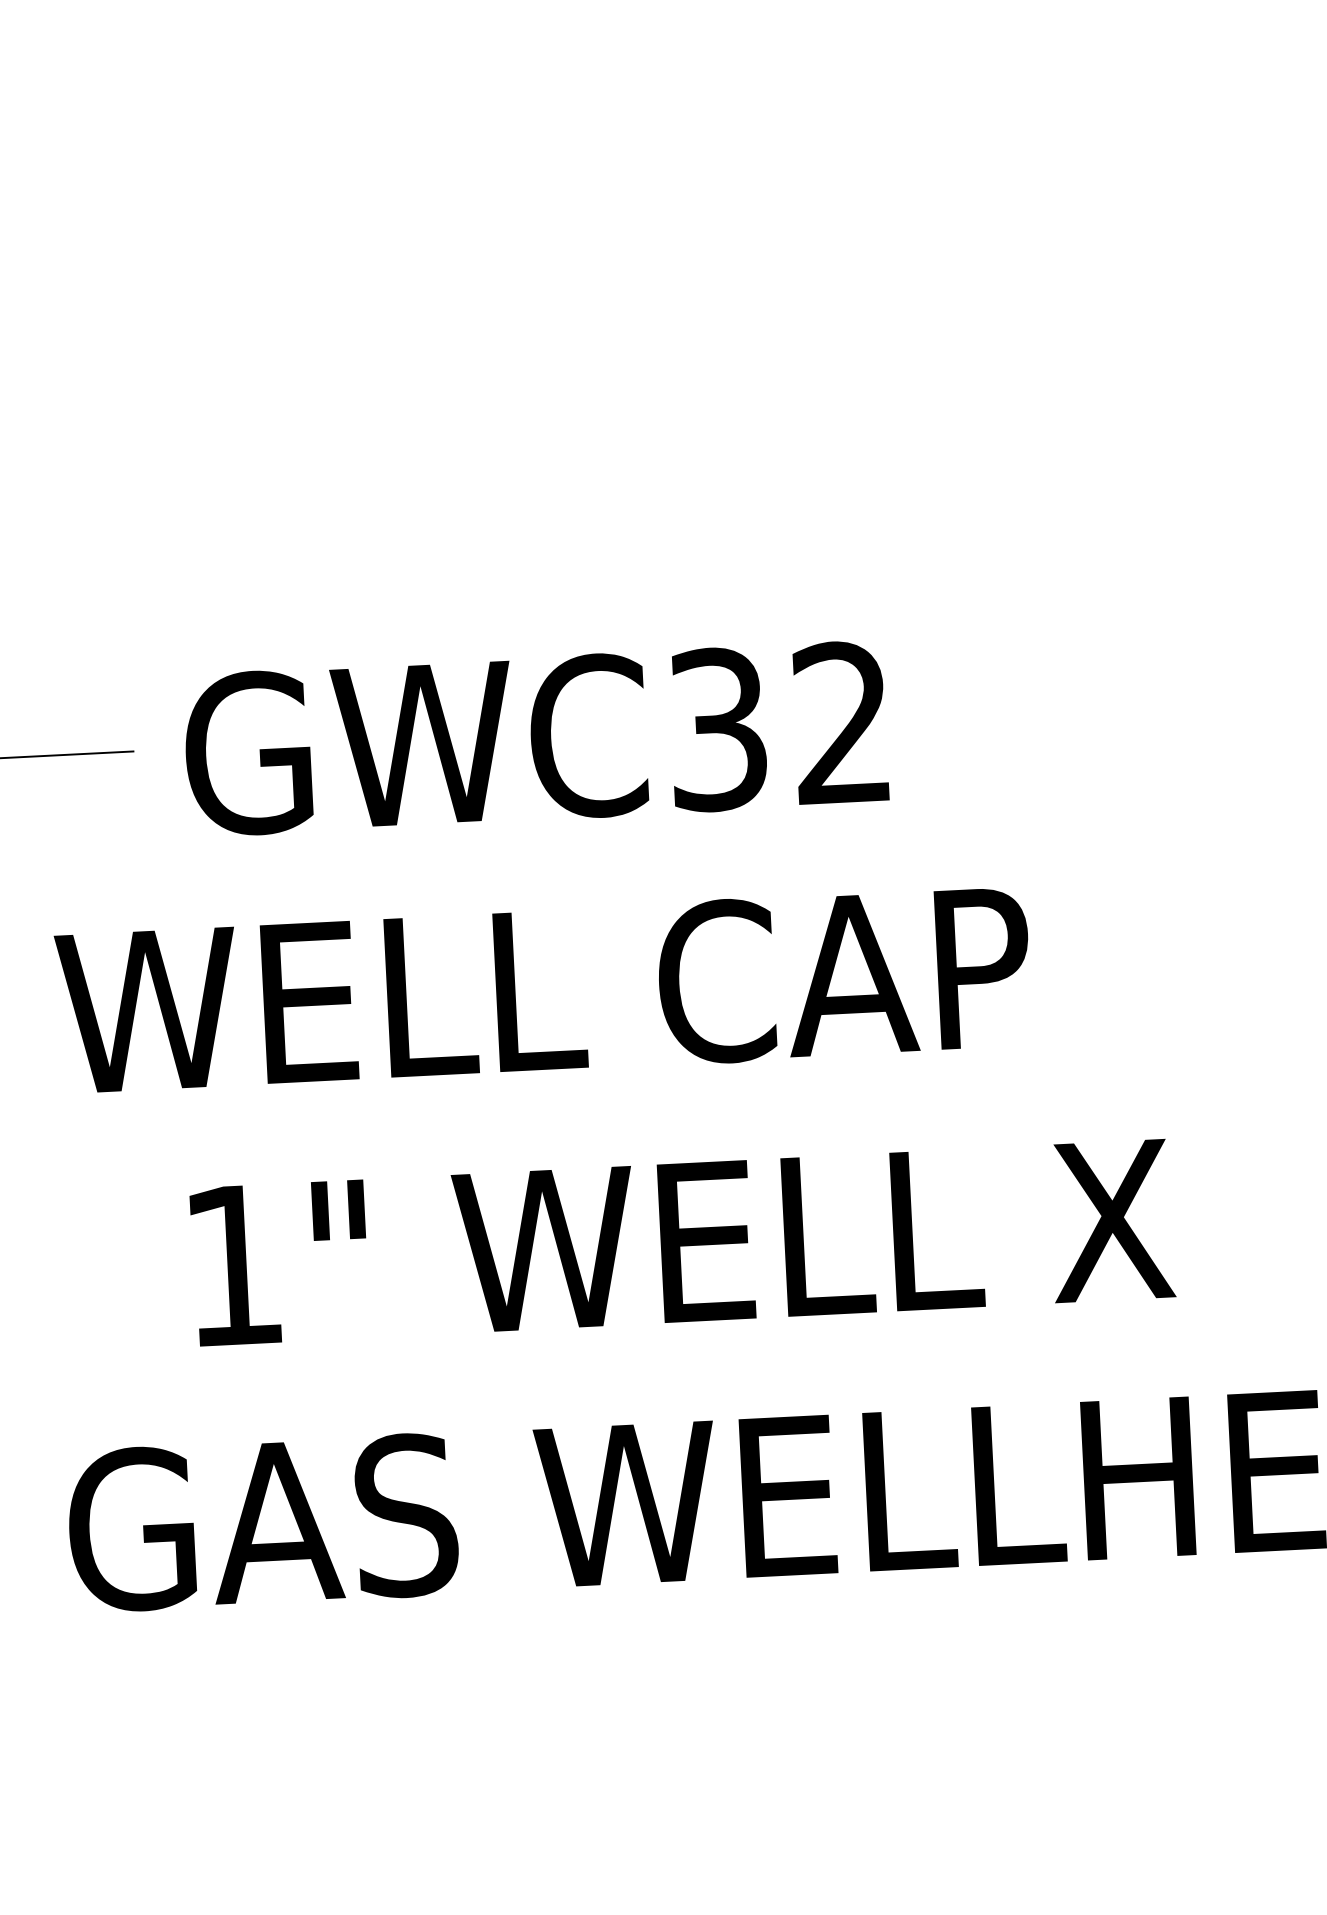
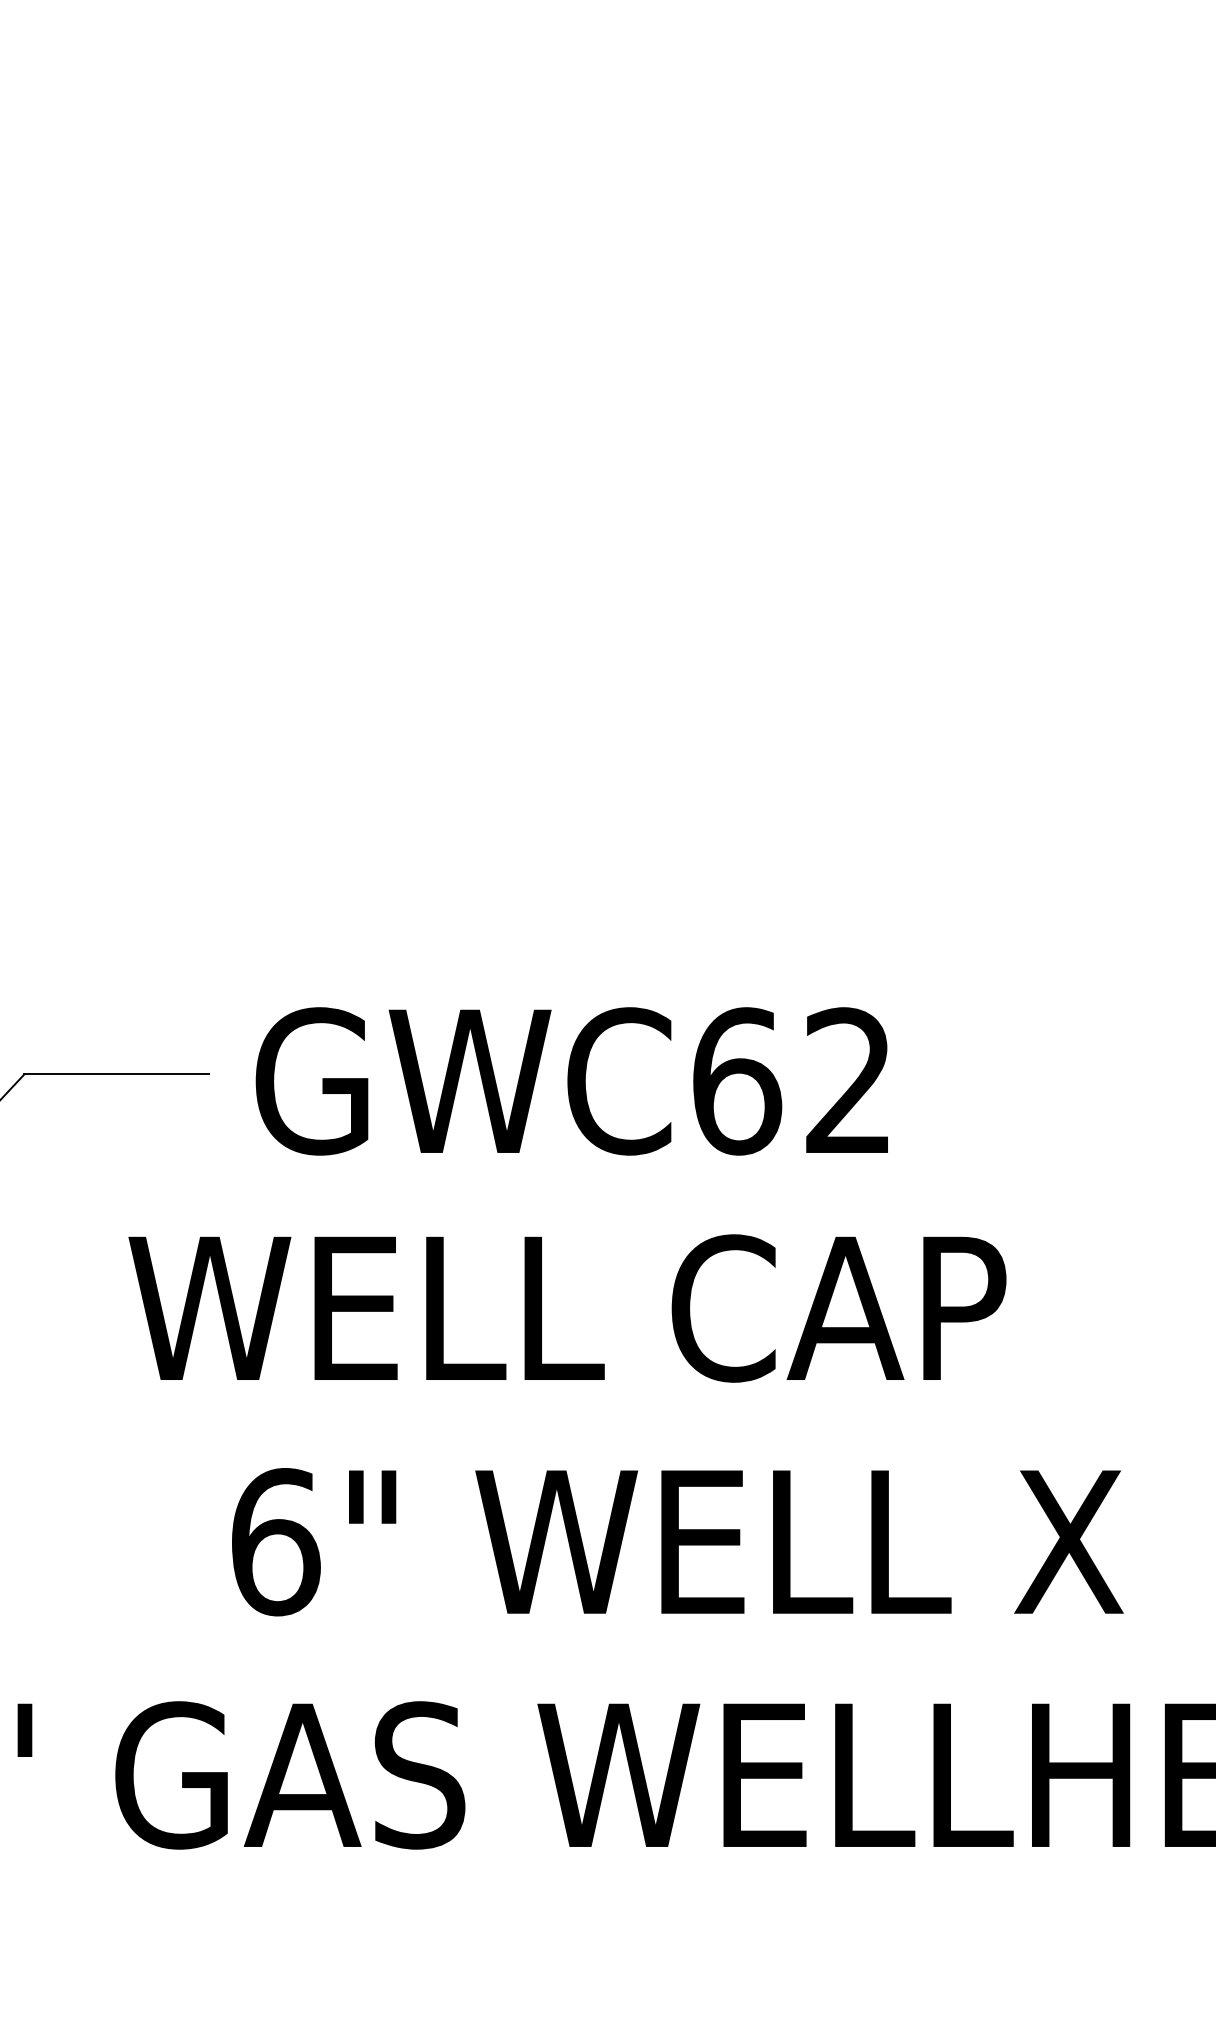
text: (719, 729) -> (737, 1081), GWC32 -> GWC62
text: (234, 1265) -> (276, 1542), 1" -> 6"

